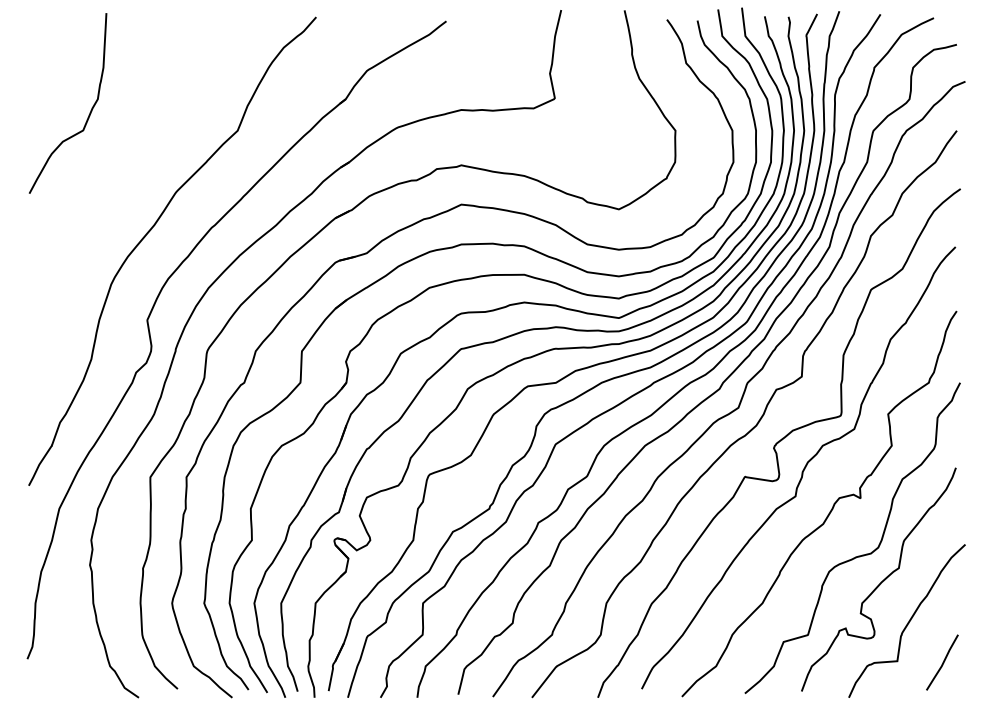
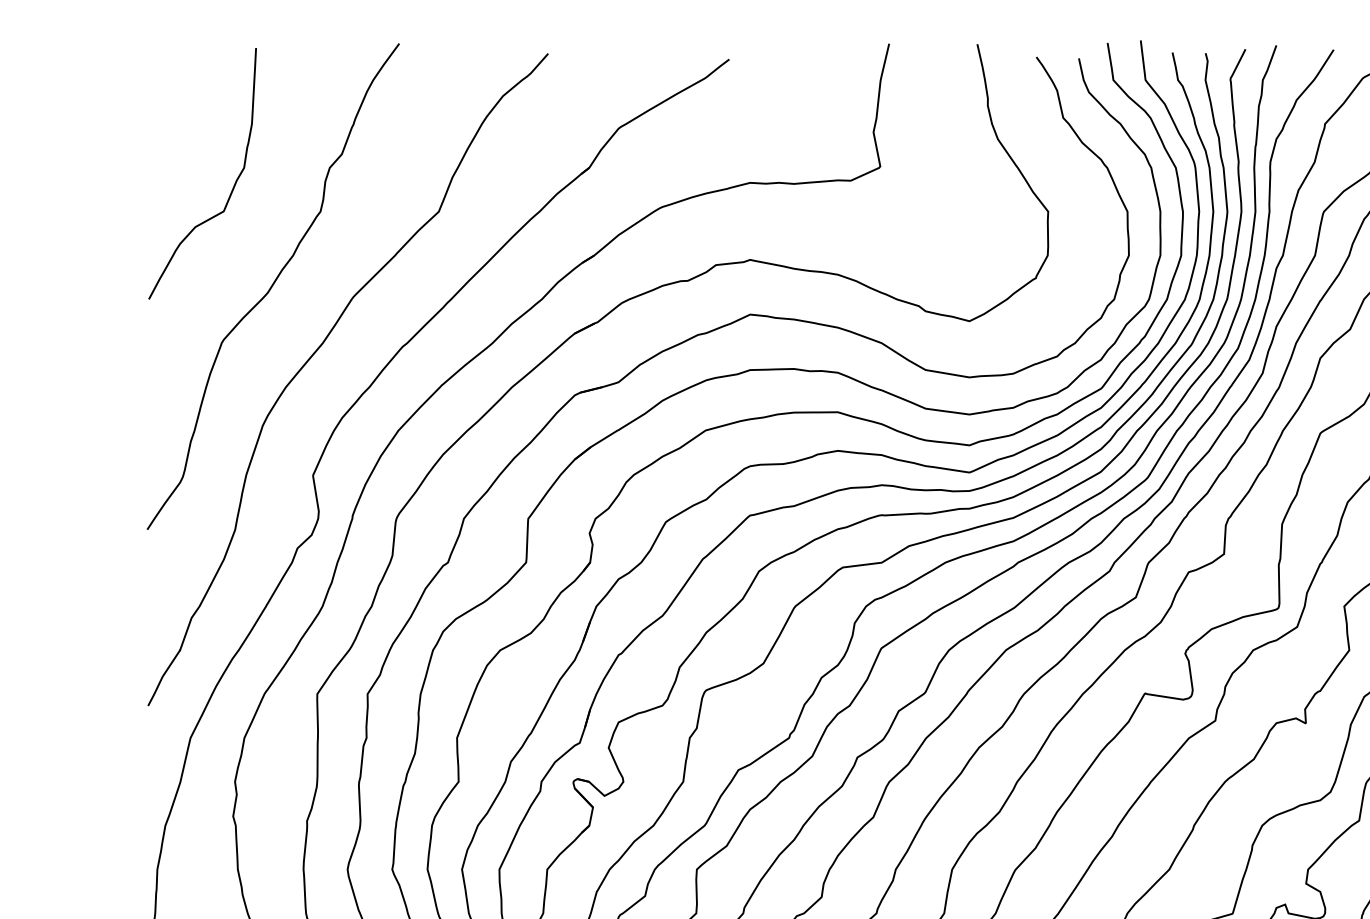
curve: (118, 184) -> (272, 286), added

